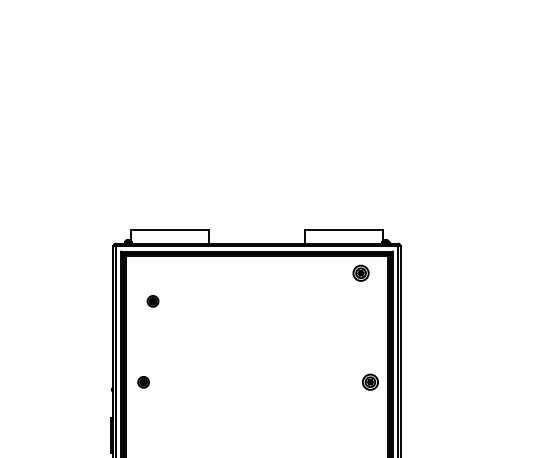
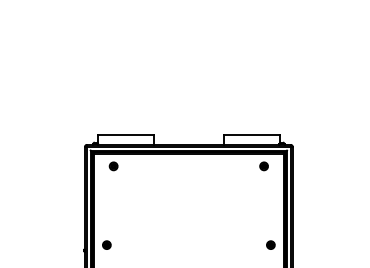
part: (360, 273) -> (263, 166), size x0.71
part: (152, 301) -> (113, 166), moved
part: (370, 382) -> (270, 245), size x0.71

